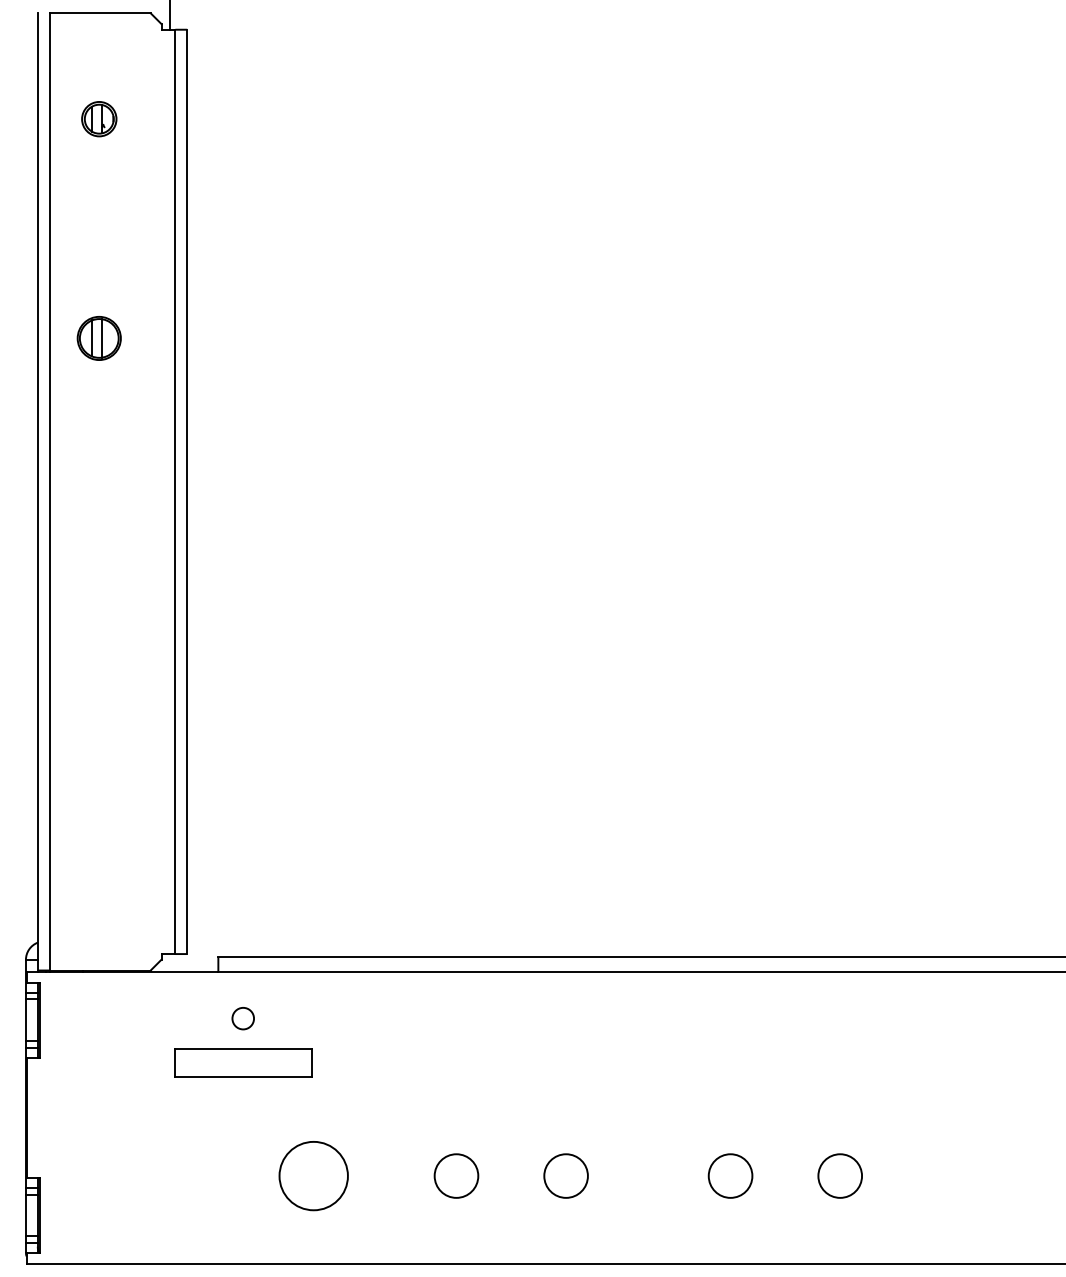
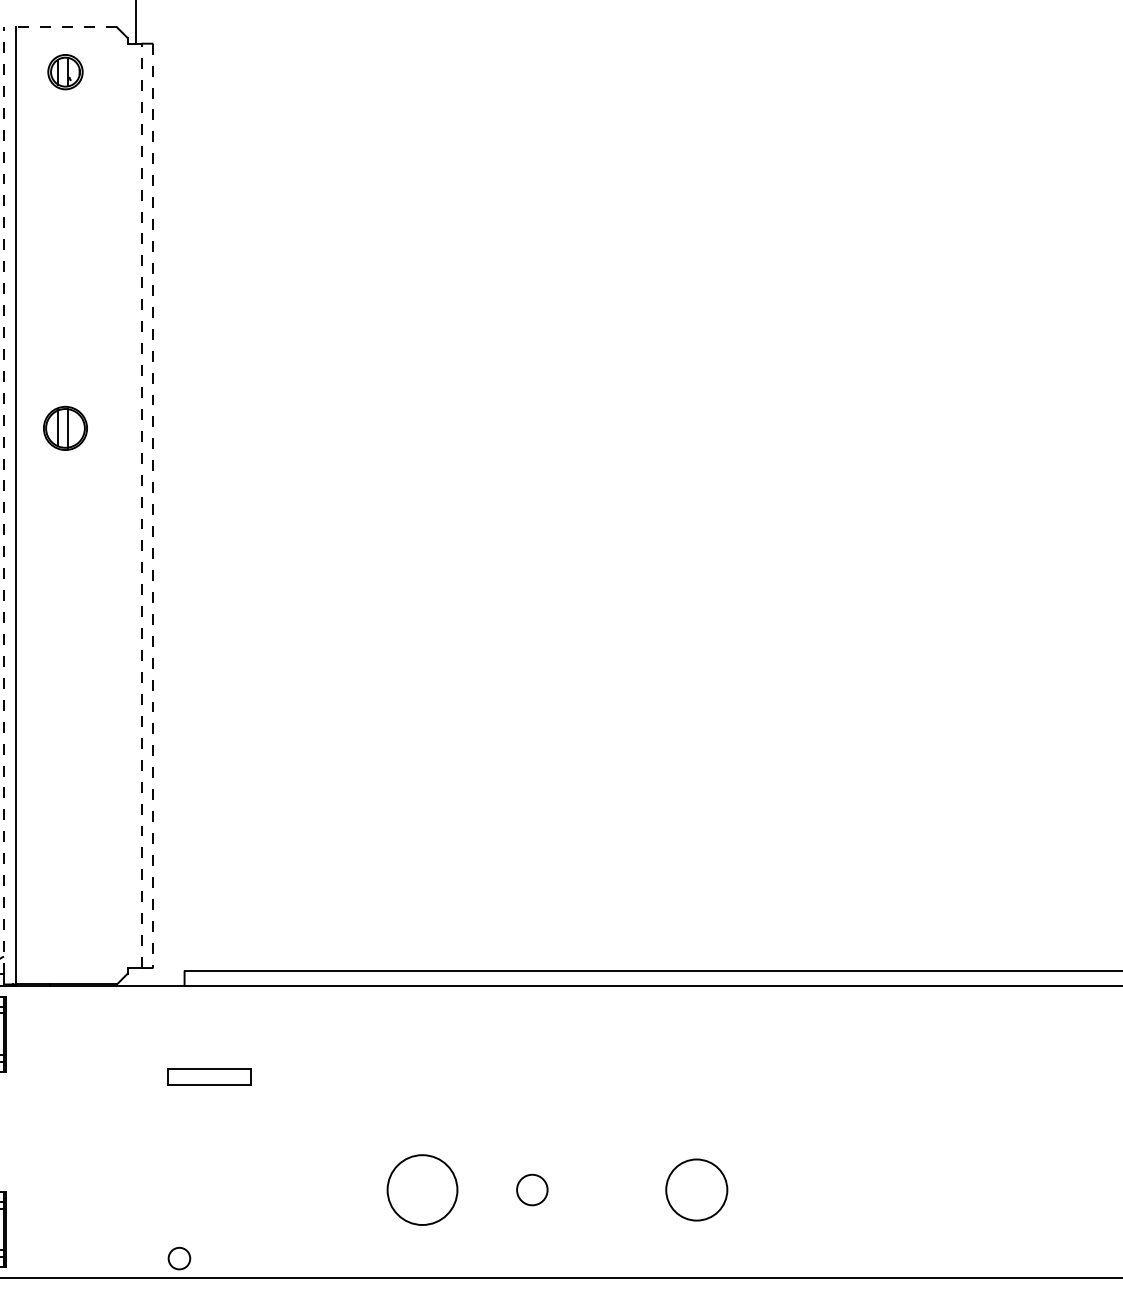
line: (100, 13) -> (66, 27), solid -> dashed
part: (99, 119) -> (65, 72), moved
part: (99, 337) -> (65, 427), moved
line: (38, 486) -> (4, 500), solid -> dashed
line: (175, 491) -> (141, 505), solid -> dashed
line: (187, 492) -> (153, 506), solid -> dashed
circle: (243, 1018) -> (179, 1258), moved
part: (243, 1062) -> (209, 1076), size x0.6
circle: (456, 1175) -> (422, 1189), size x1.6
circle: (566, 1175) -> (532, 1189), size x0.7
circle: (730, 1175) -> (696, 1189), size x1.4
circle: (840, 1175) -> (806, 1189), removed
circle: (313, 1176) -> (279, 1190), removed

